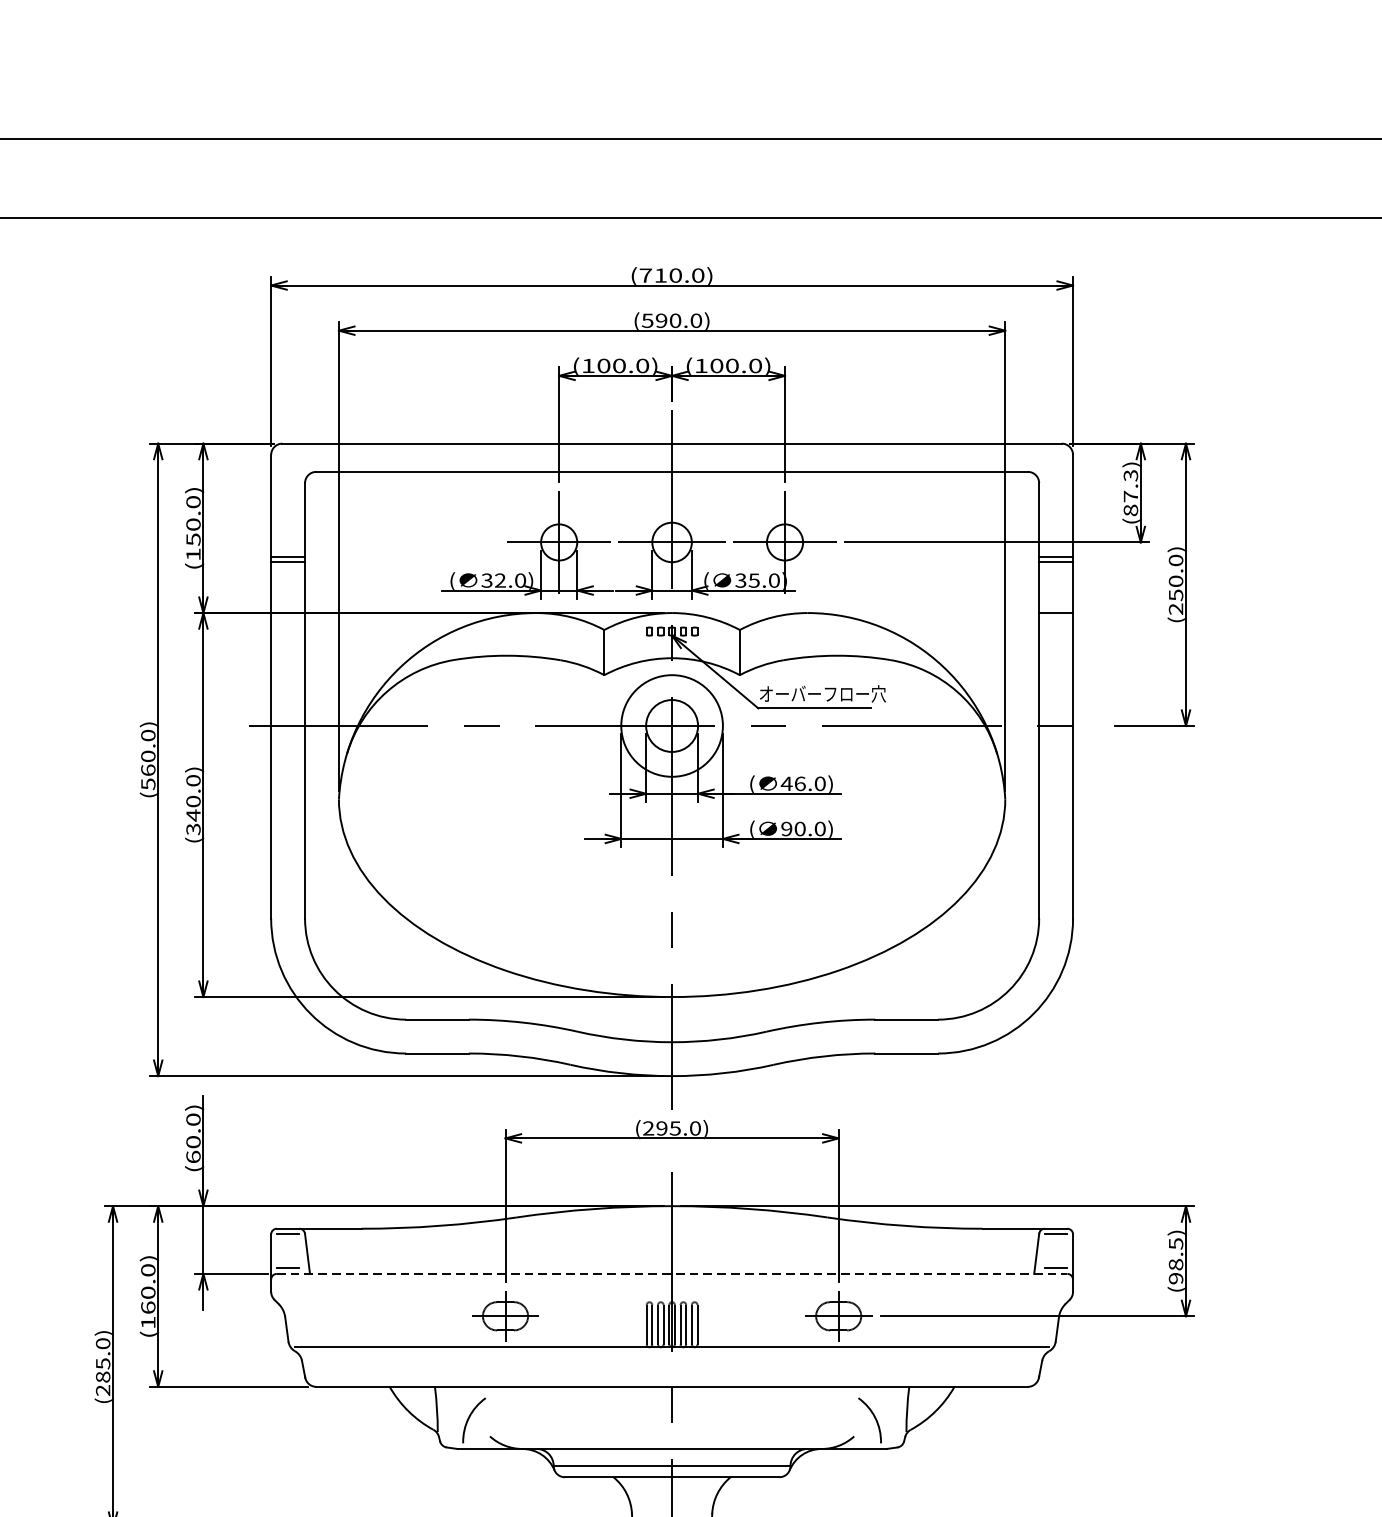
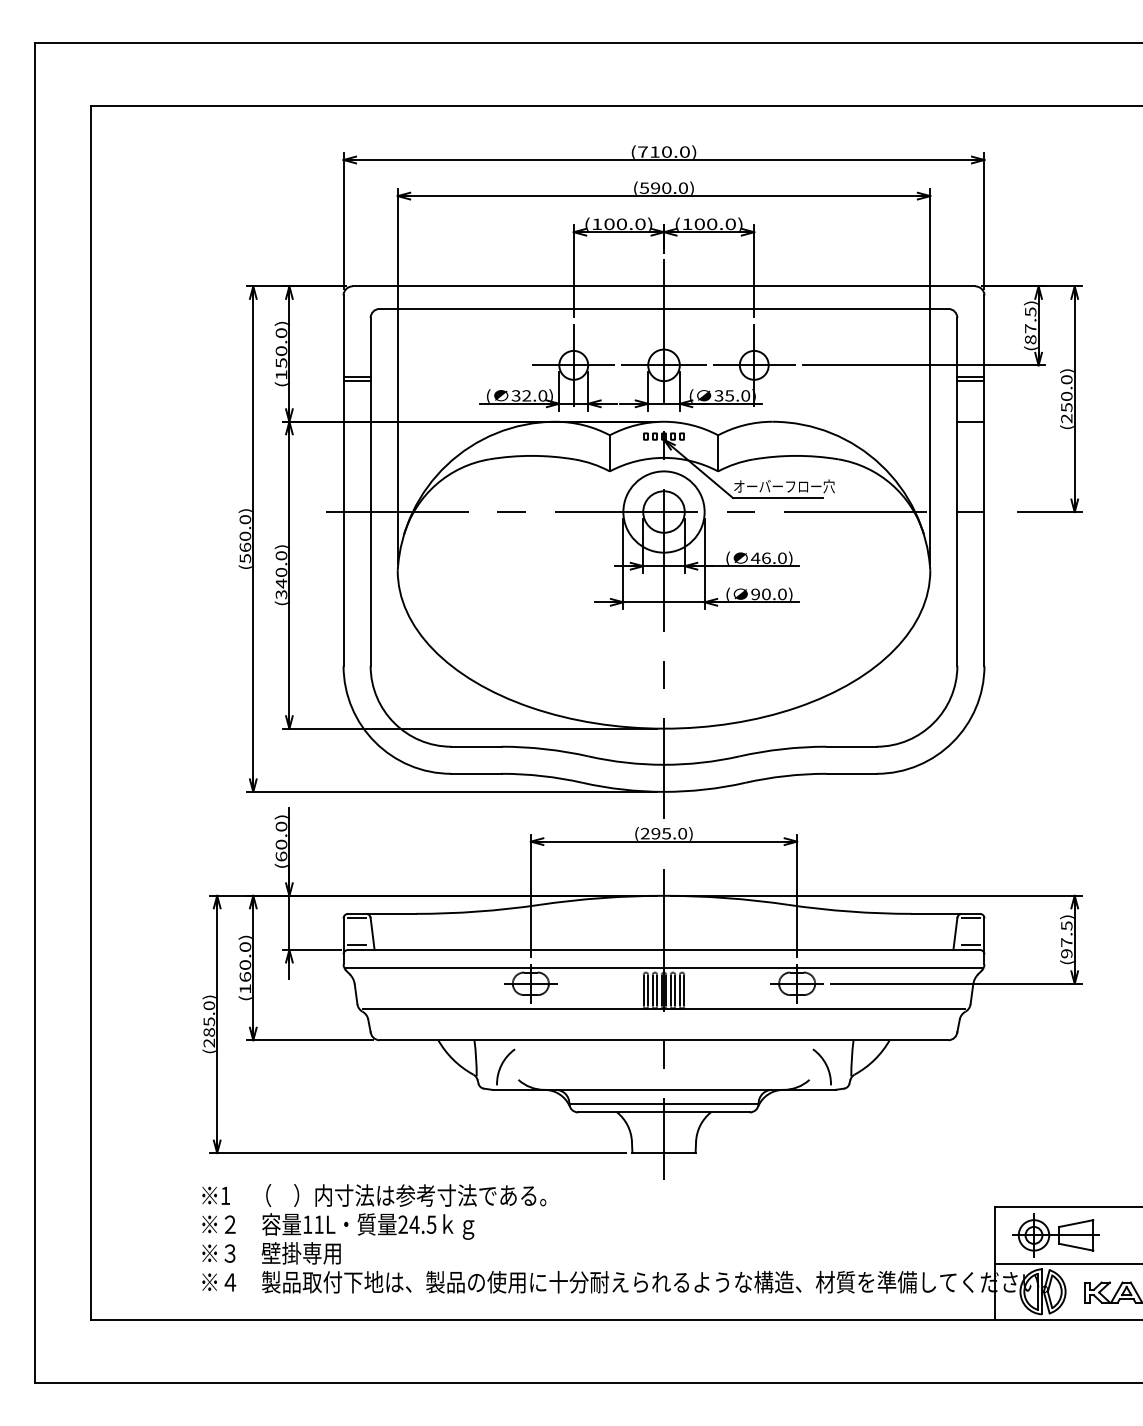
text: (1129, 475) -> (1029, 311), (87.3) -> (87.5)
text: (1175, 1264) -> (1066, 942), (98.5) -> (97.5)
line: (672, 1273) -> (664, 949), dashed -> solid
line: (671, 1297) -> (663, 968), added

